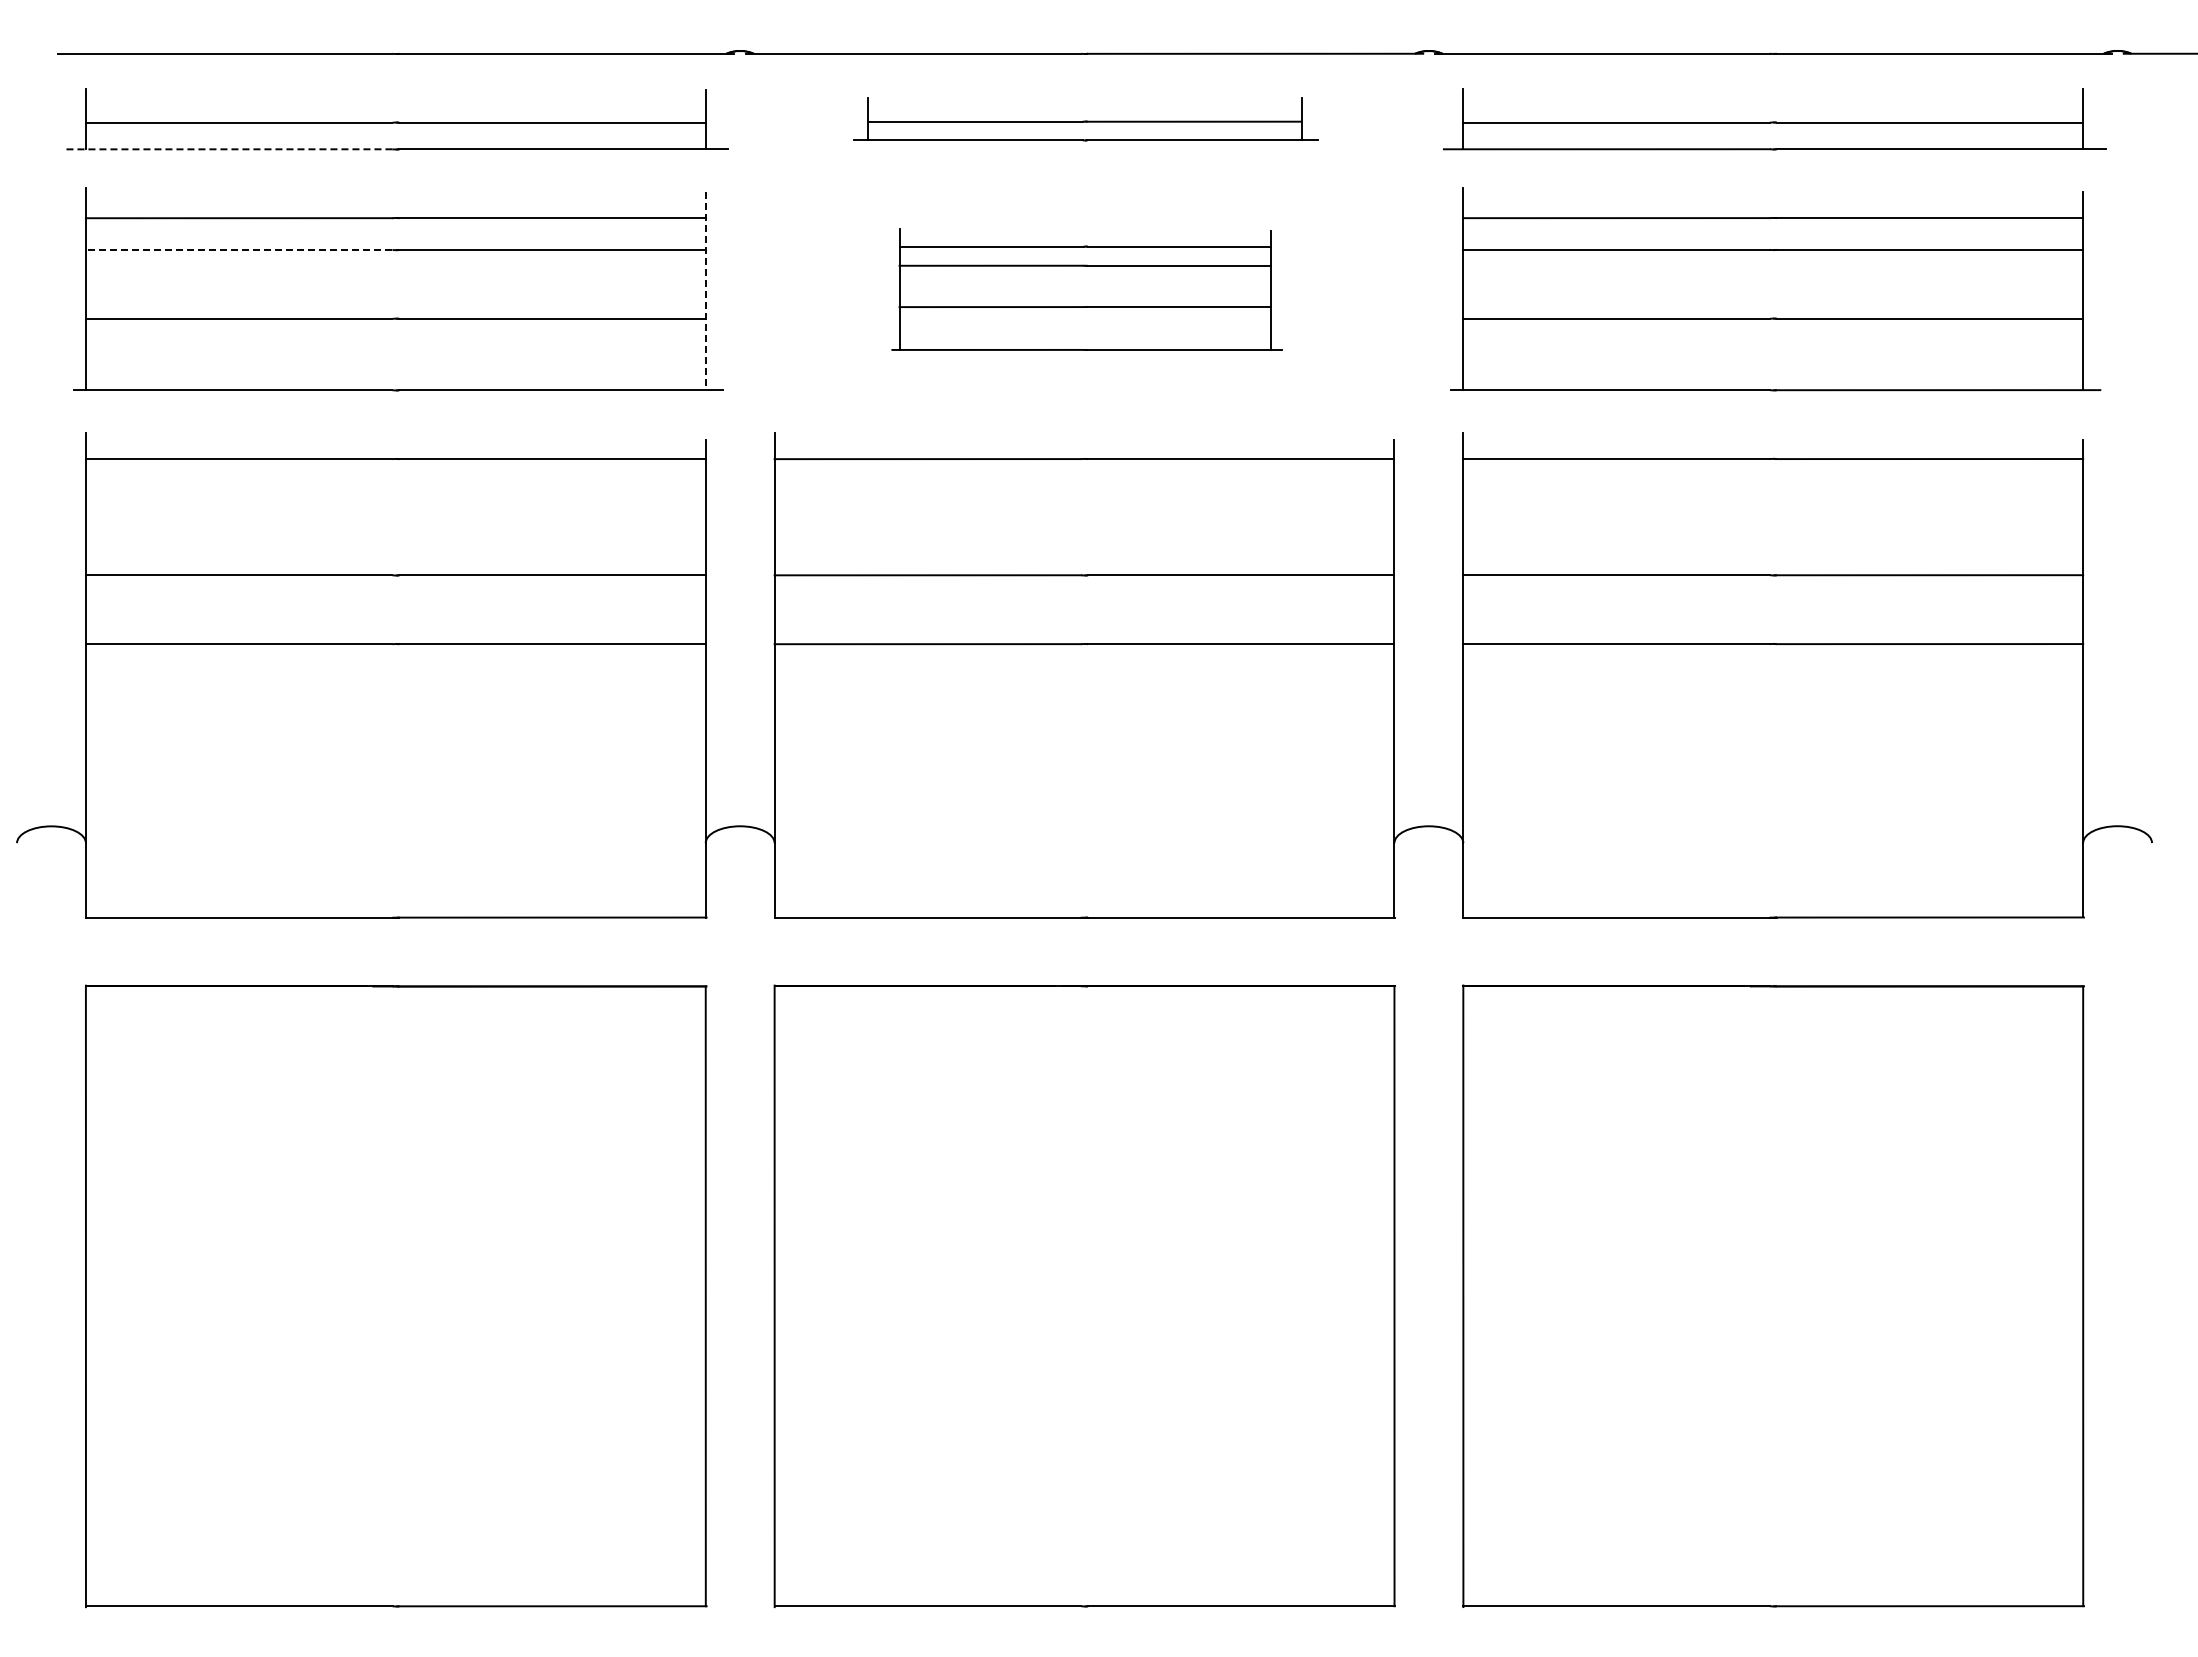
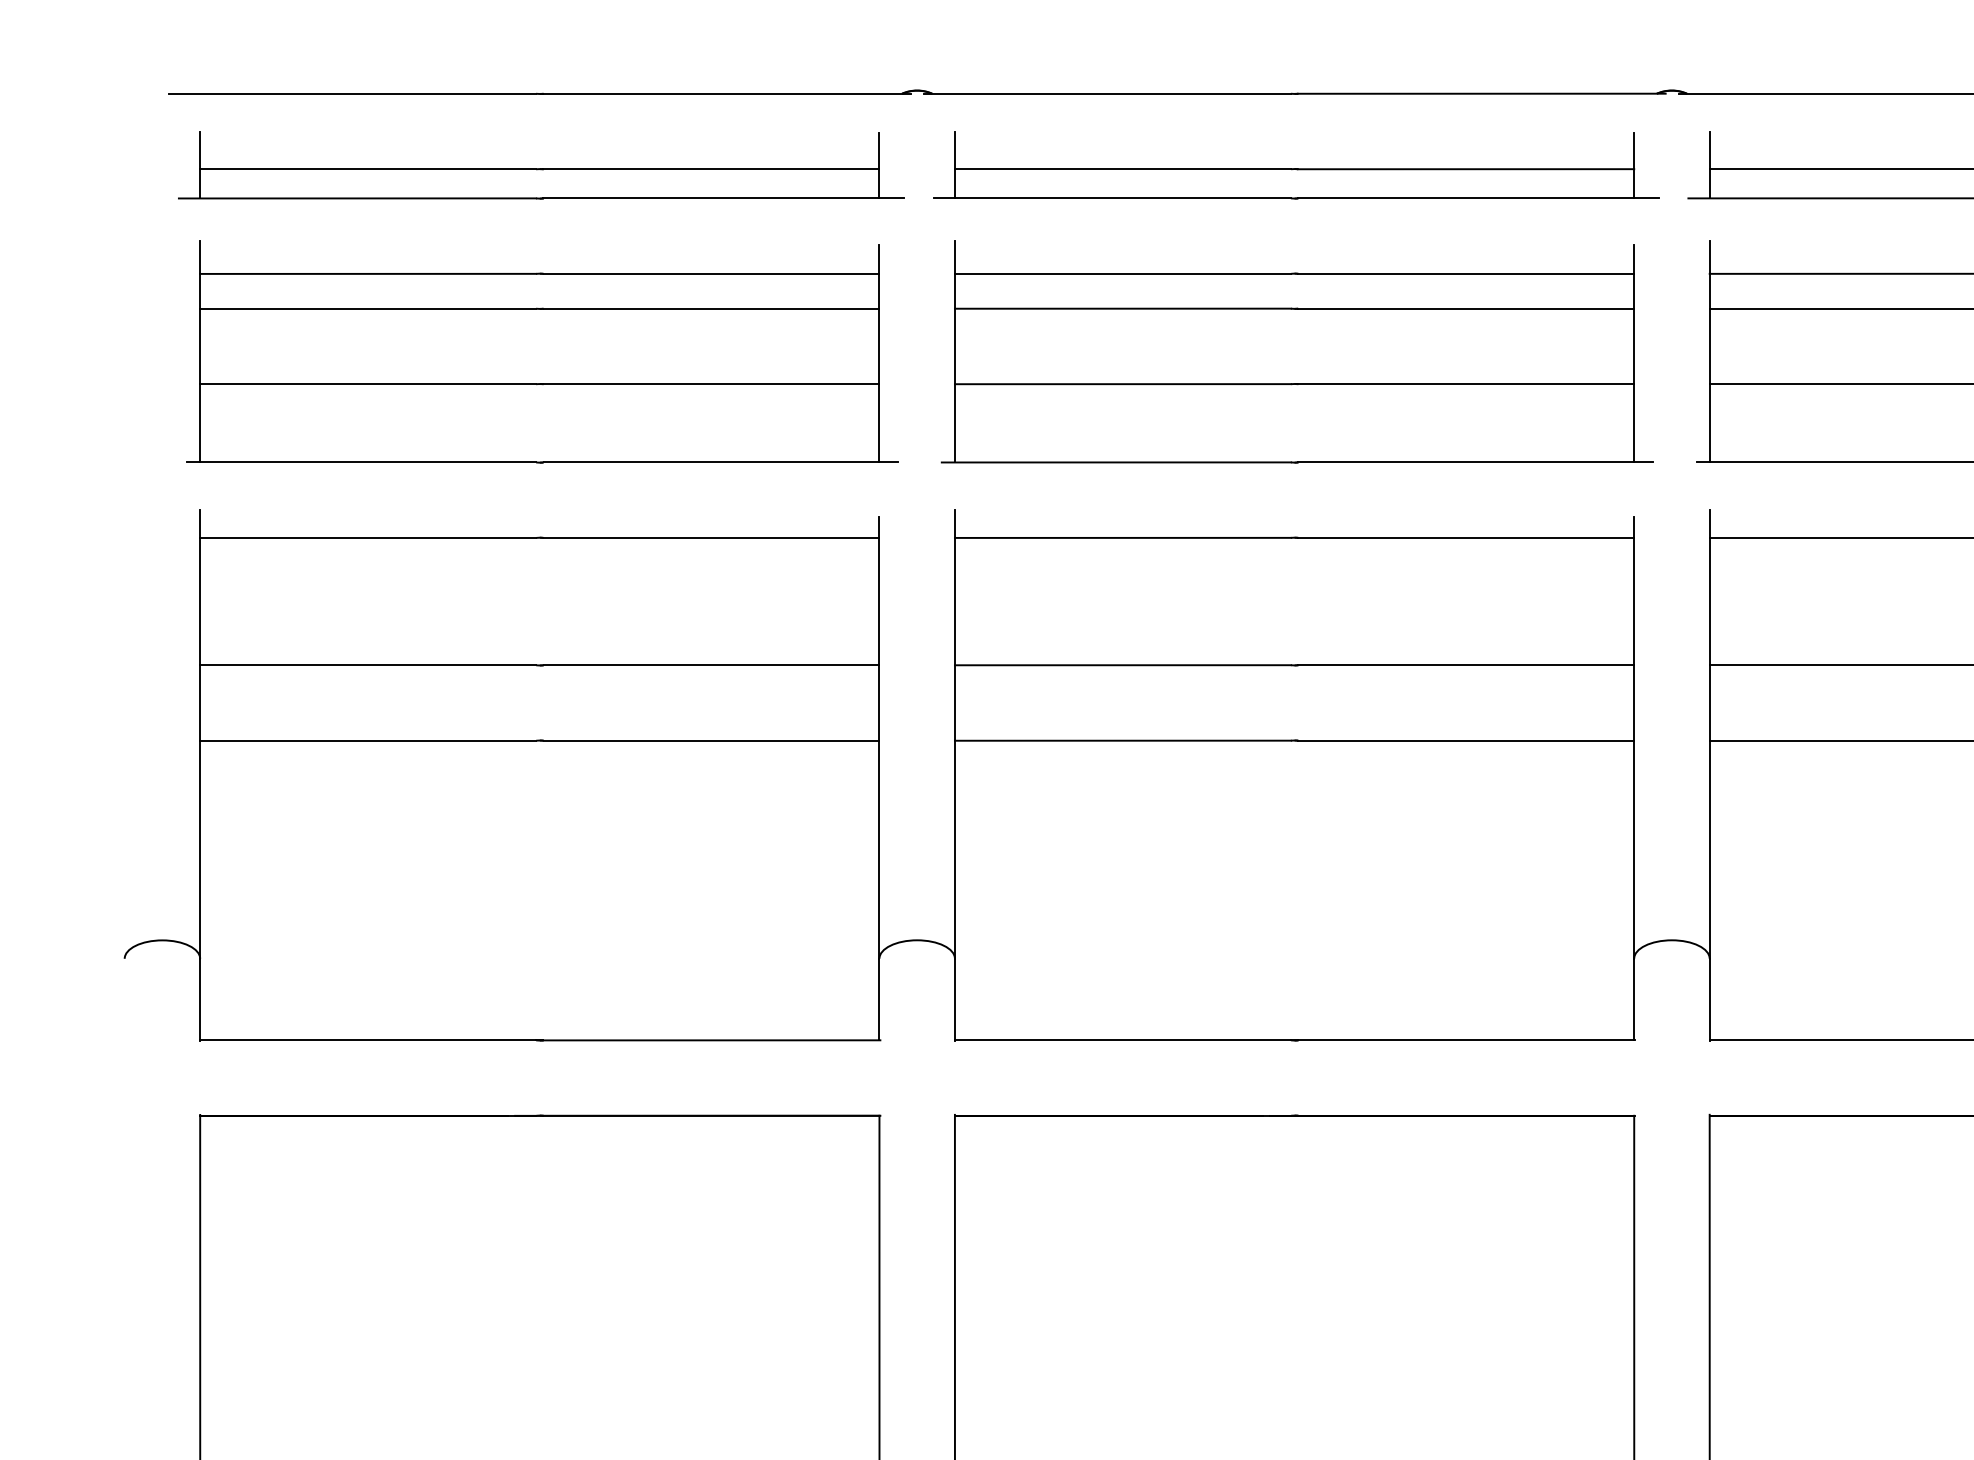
part: (1085, 119) -> (1295, 165), size x1.43
line: (229, 149) -> (357, 198), dashed -> solid
line: (238, 249) -> (367, 308), dashed -> solid
part: (1086, 289) -> (1296, 352), size x1.67
line: (705, 291) -> (879, 354), dashed -> solid

